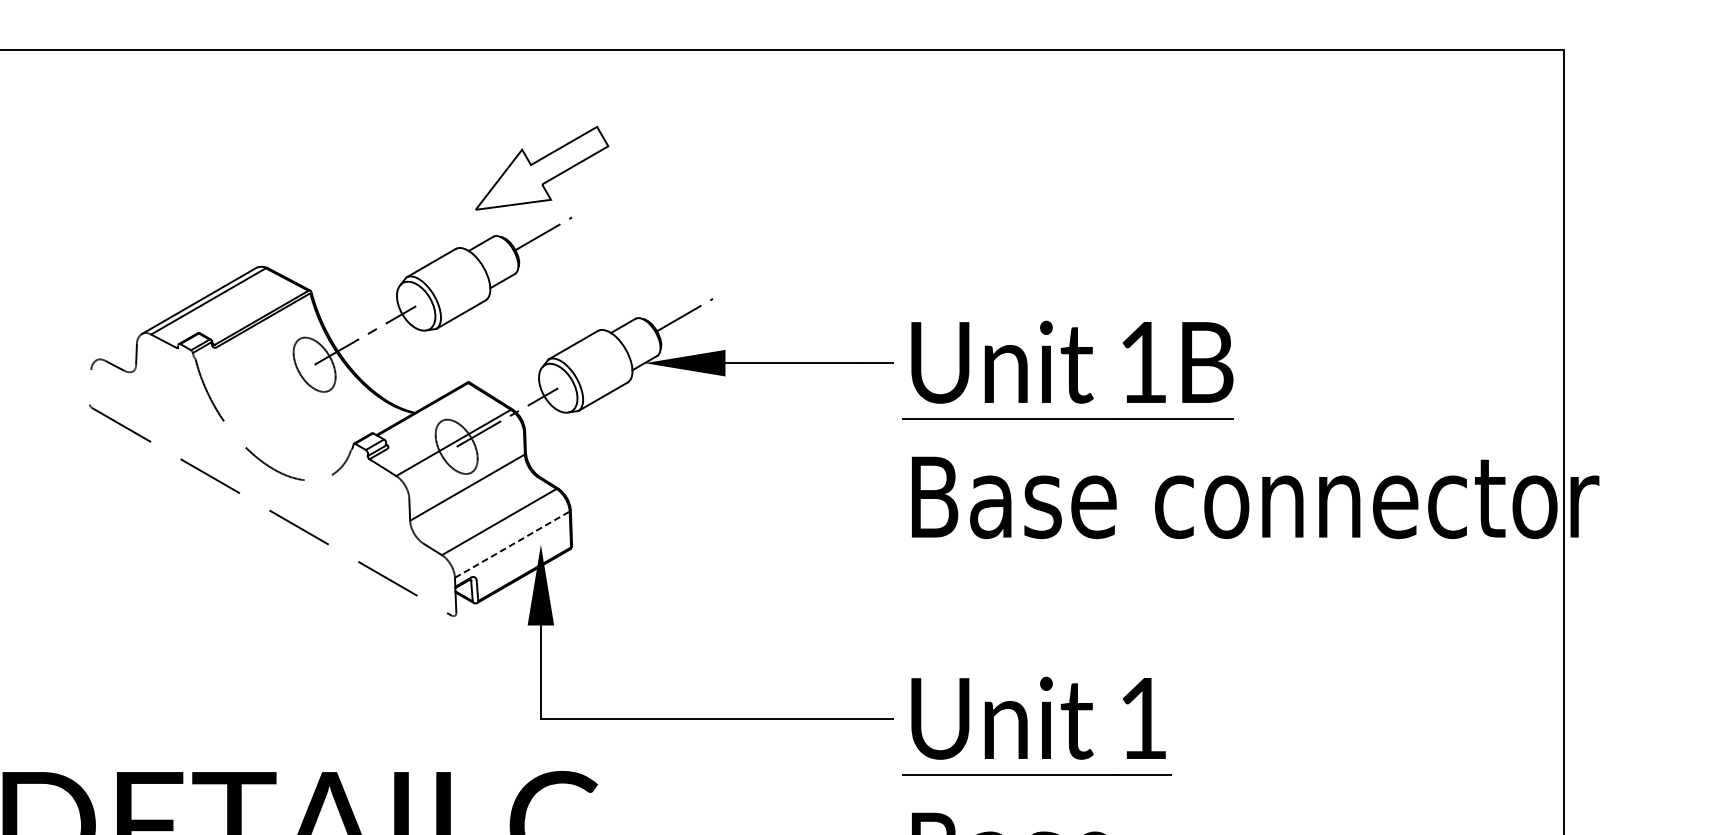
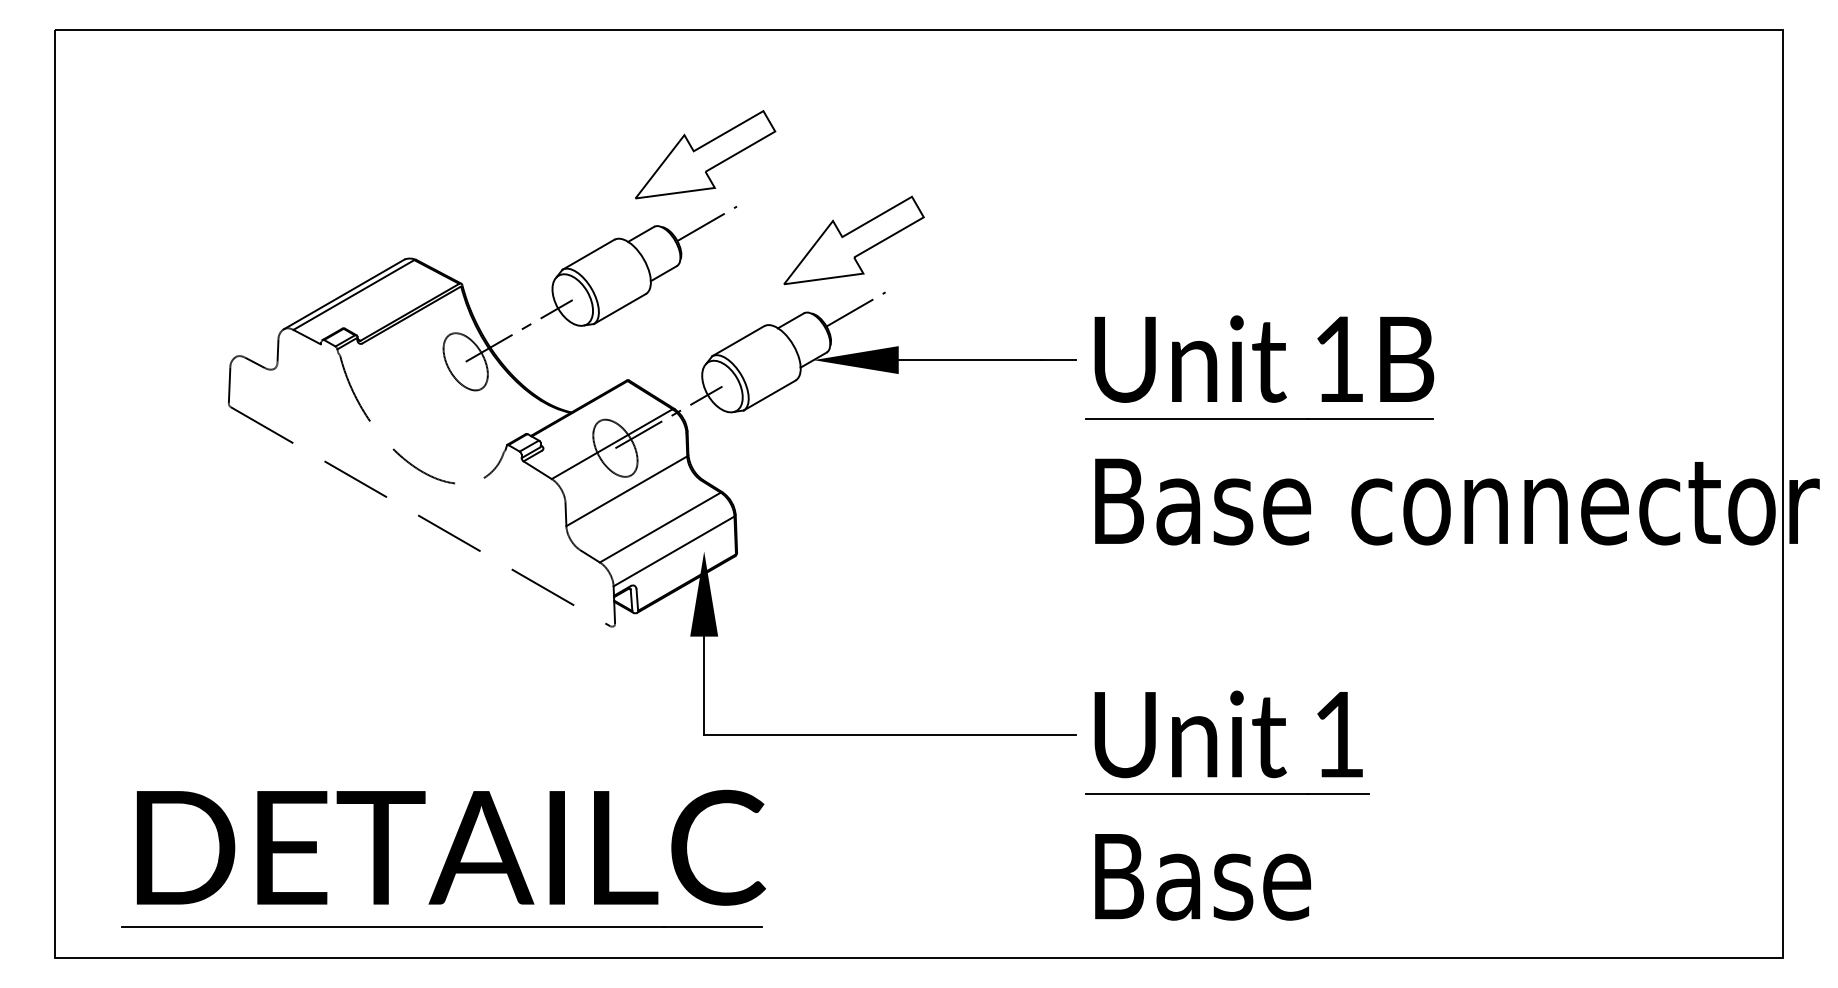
part: (682, 249) -> (853, 240), added
line: (90, 387) -> (229, 385), added
line: (512, 544) -> (674, 551), dashed -> solid

